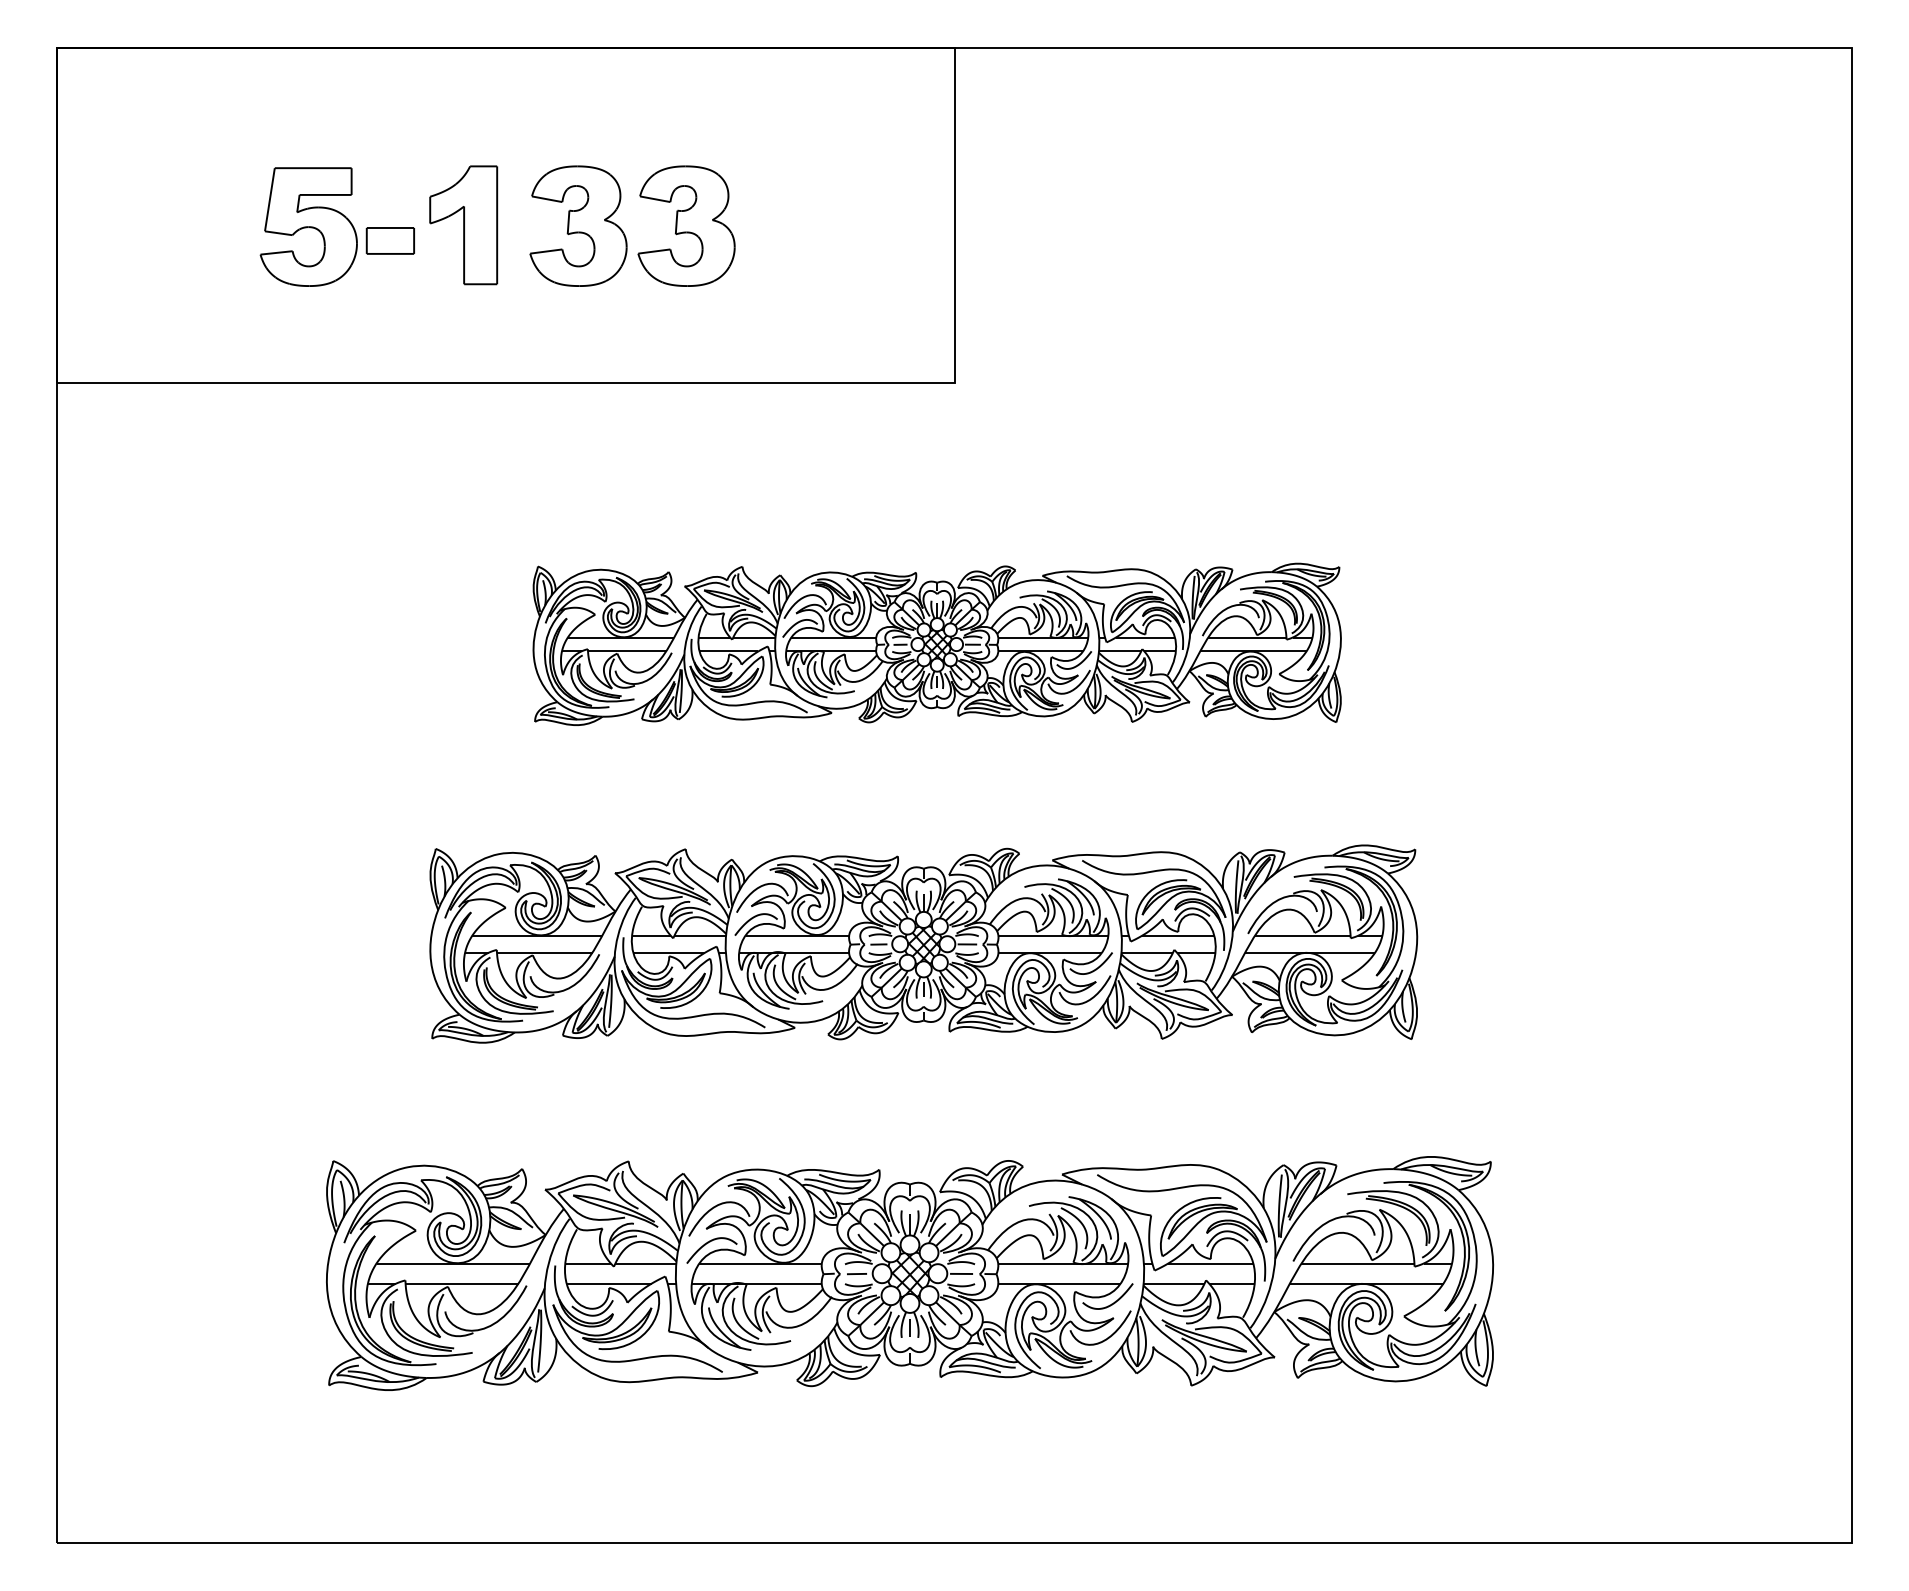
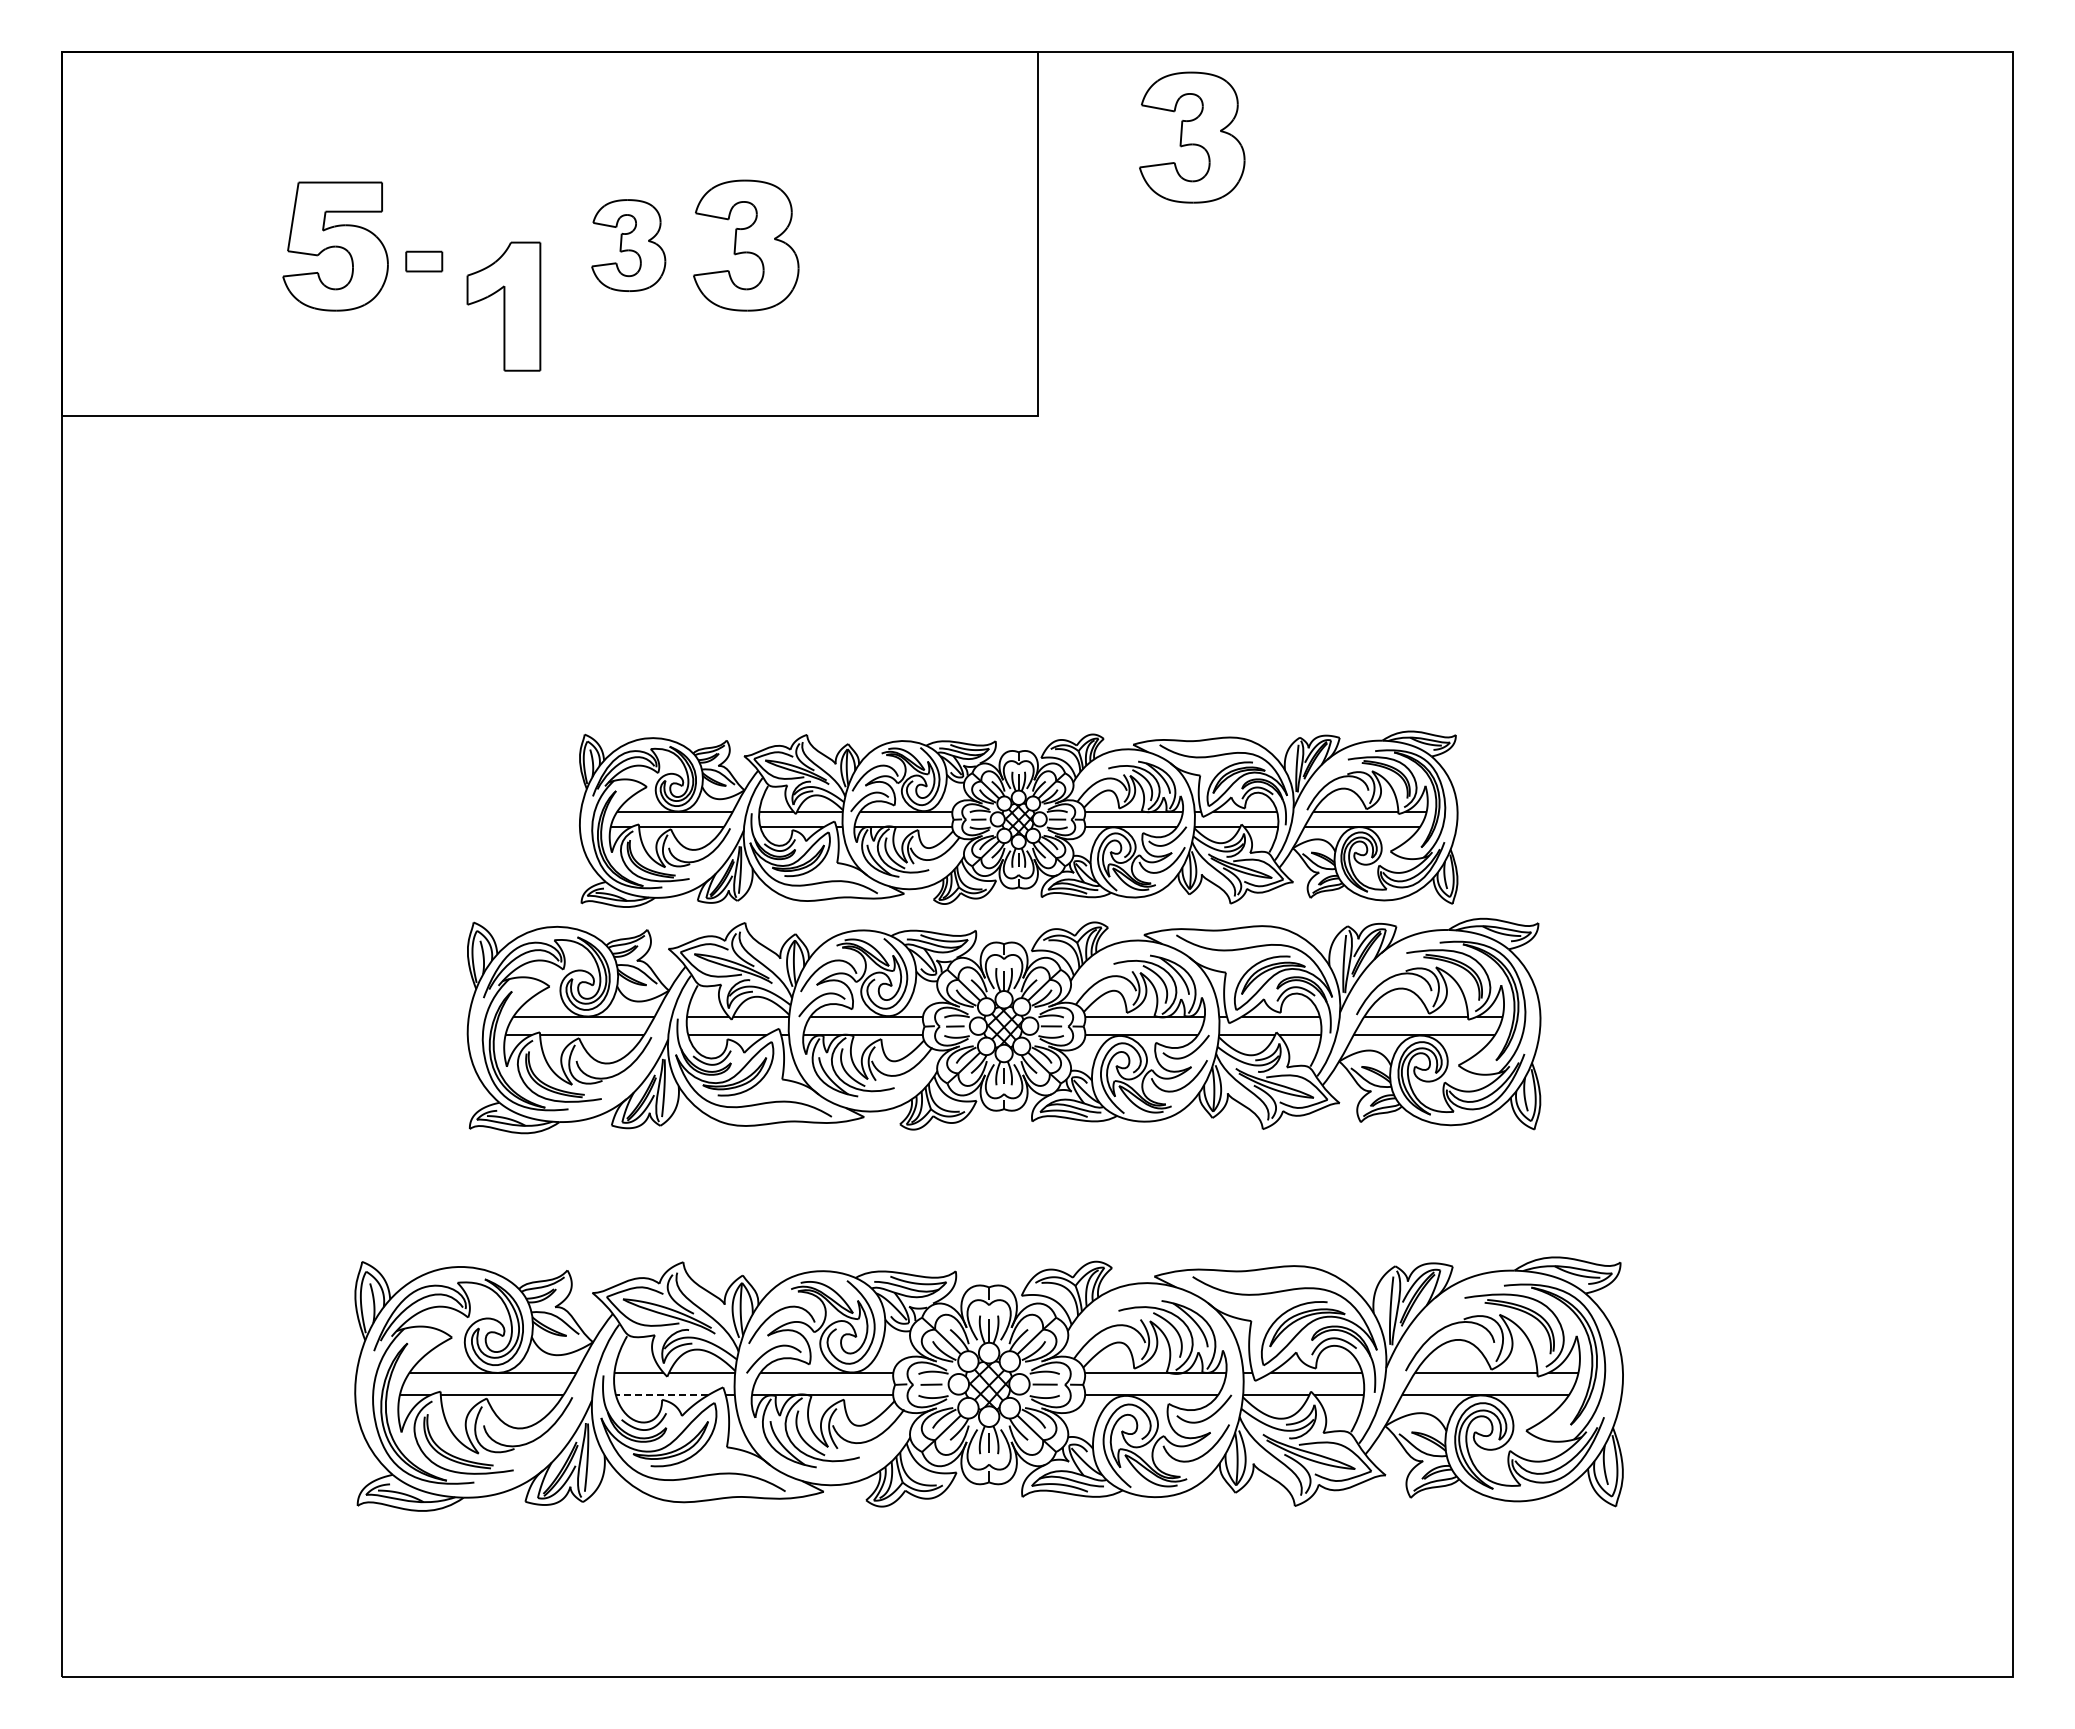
part: (1097, 126) -> (1192, 137), added
part: (463, 225) -> (503, 306), moved
part: (578, 226) -> (628, 245), size x0.7
part: (389, 240) -> (423, 261), size x0.7
part: (937, 643) -> (1018, 818), moved
line: (608, 1283) -> (661, 1395), solid -> dashed

